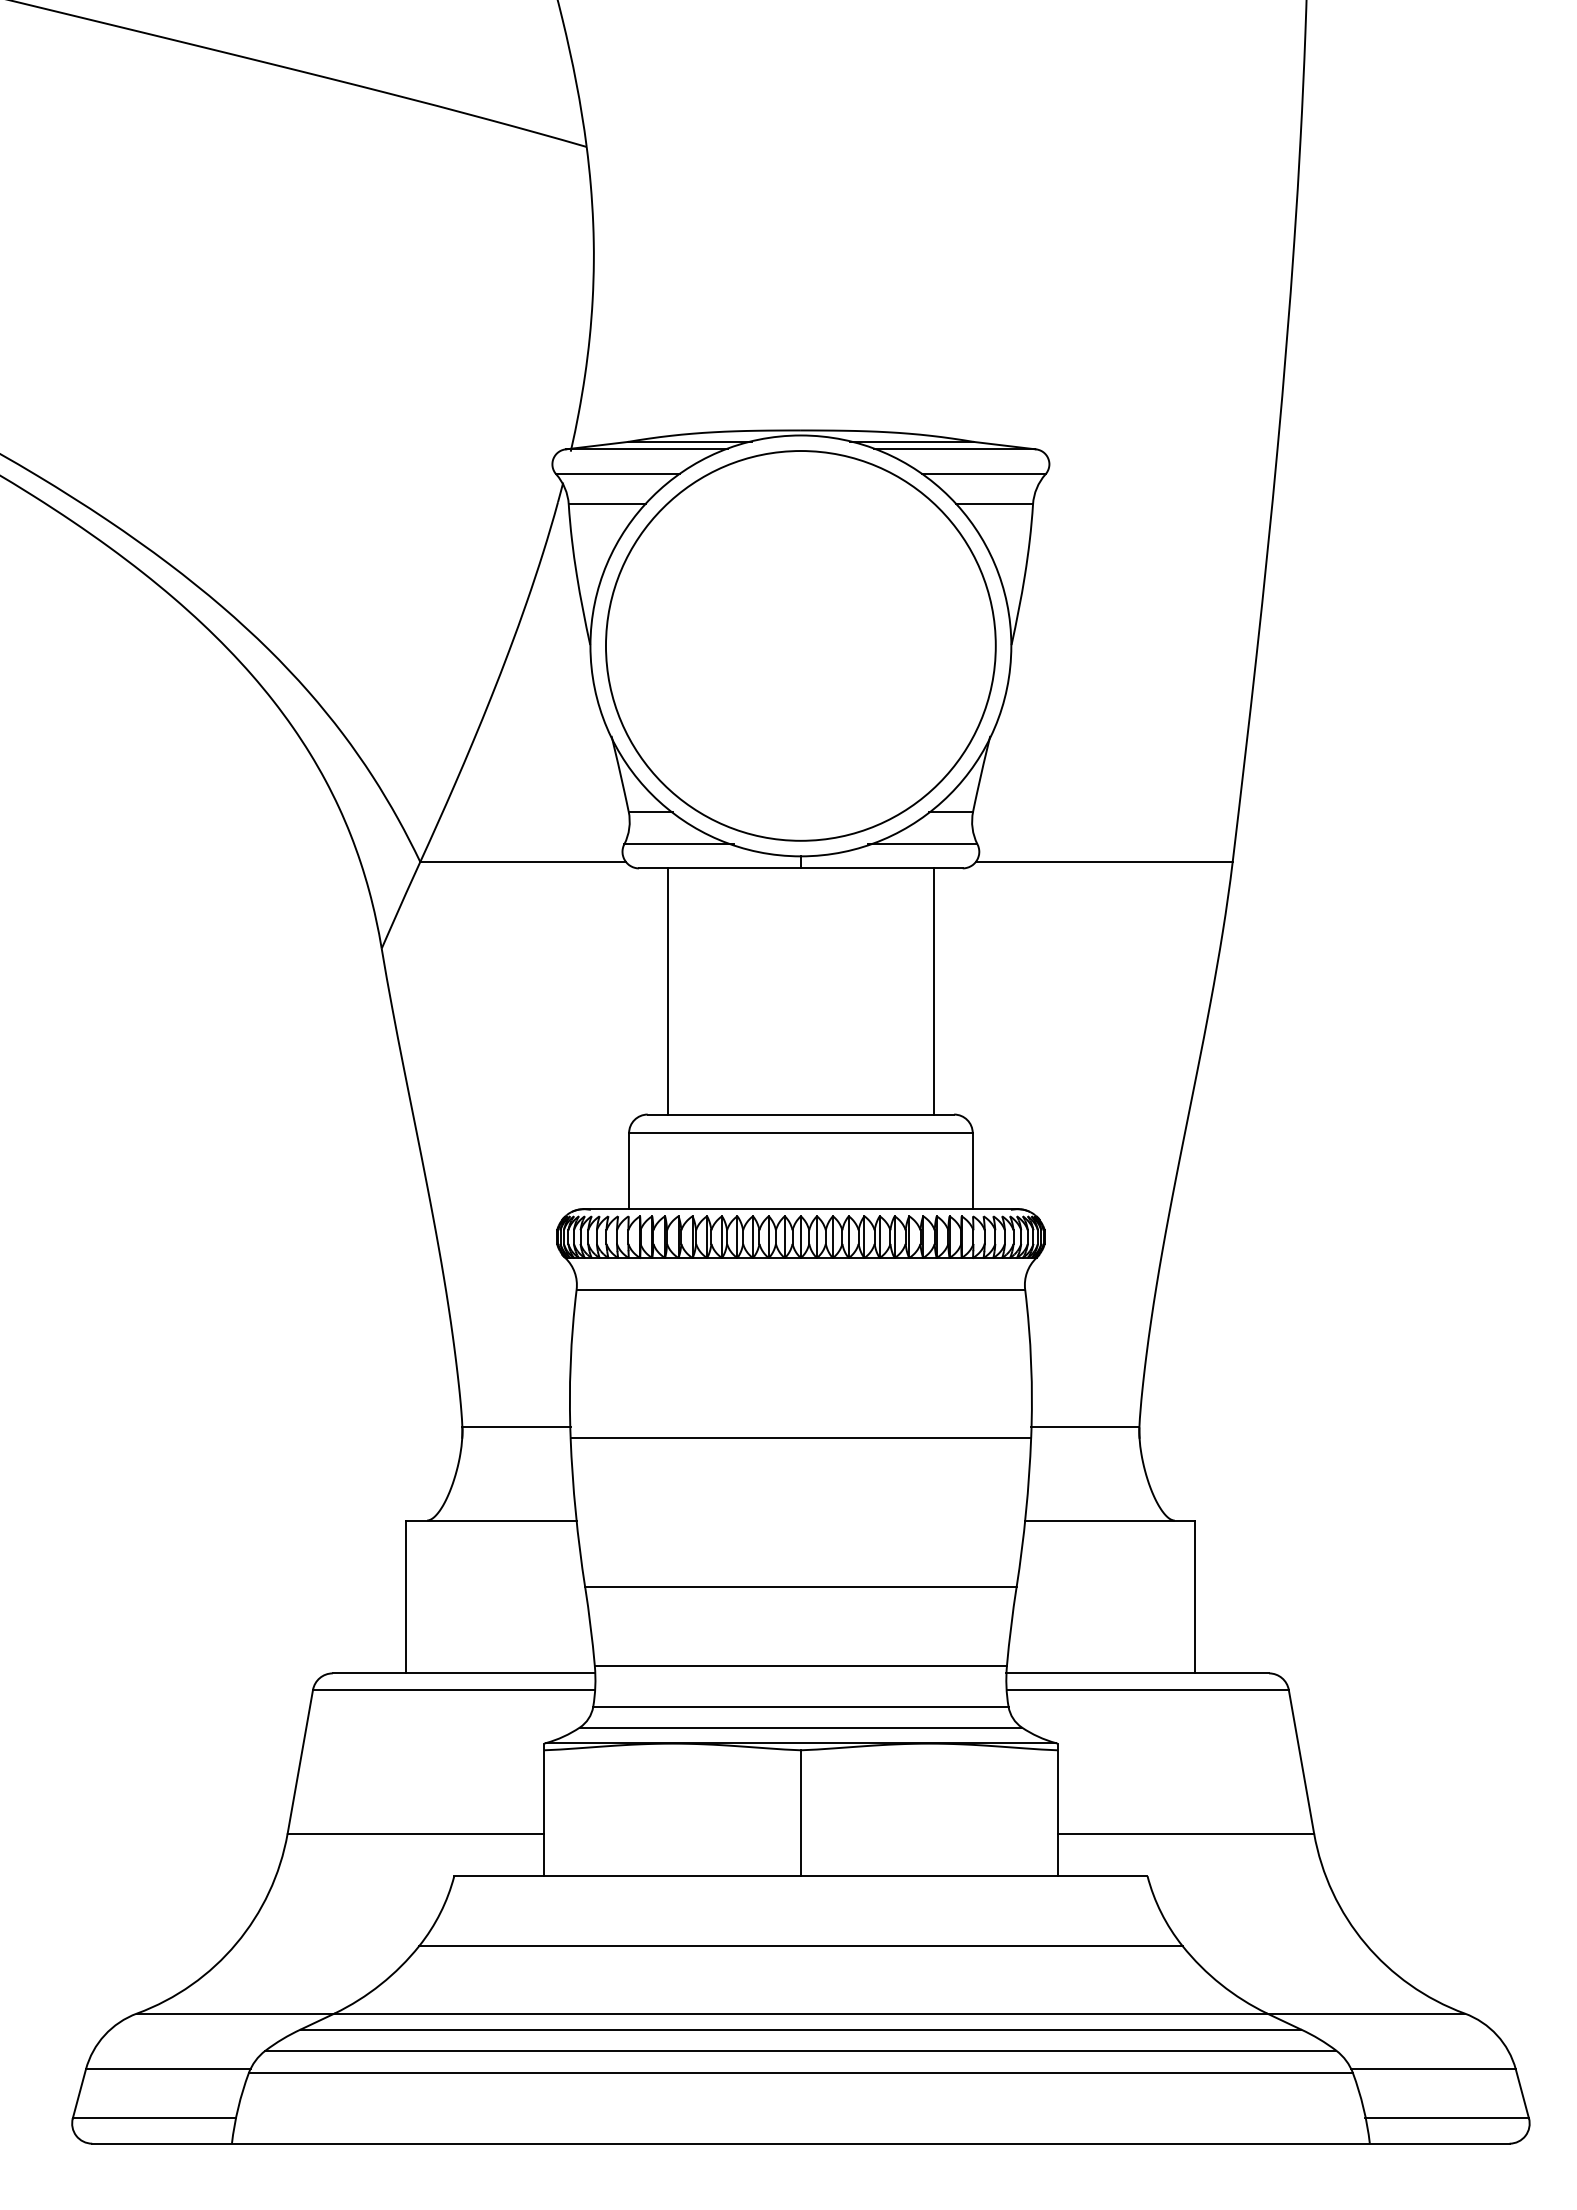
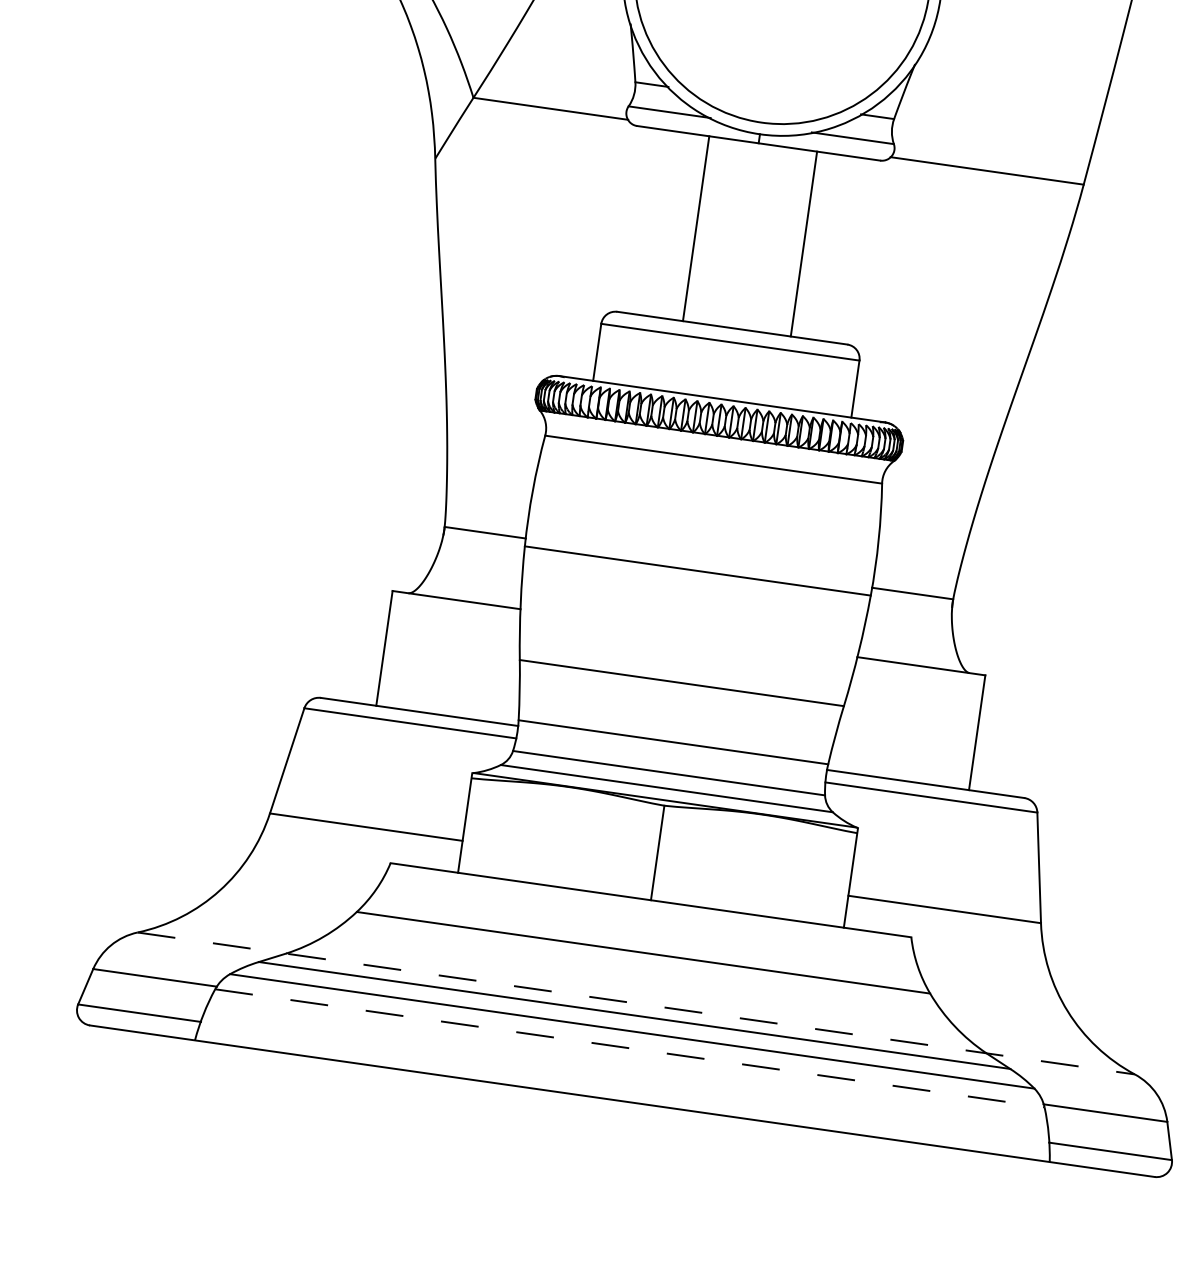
line: (668, 991) -> (696, 228), moved
line: (933, 991) -> (803, 244), moved
line: (800, 2013) -> (635, 1003), solid -> dashed
line: (801, 2073) -> (630, 1048), solid -> dashed

